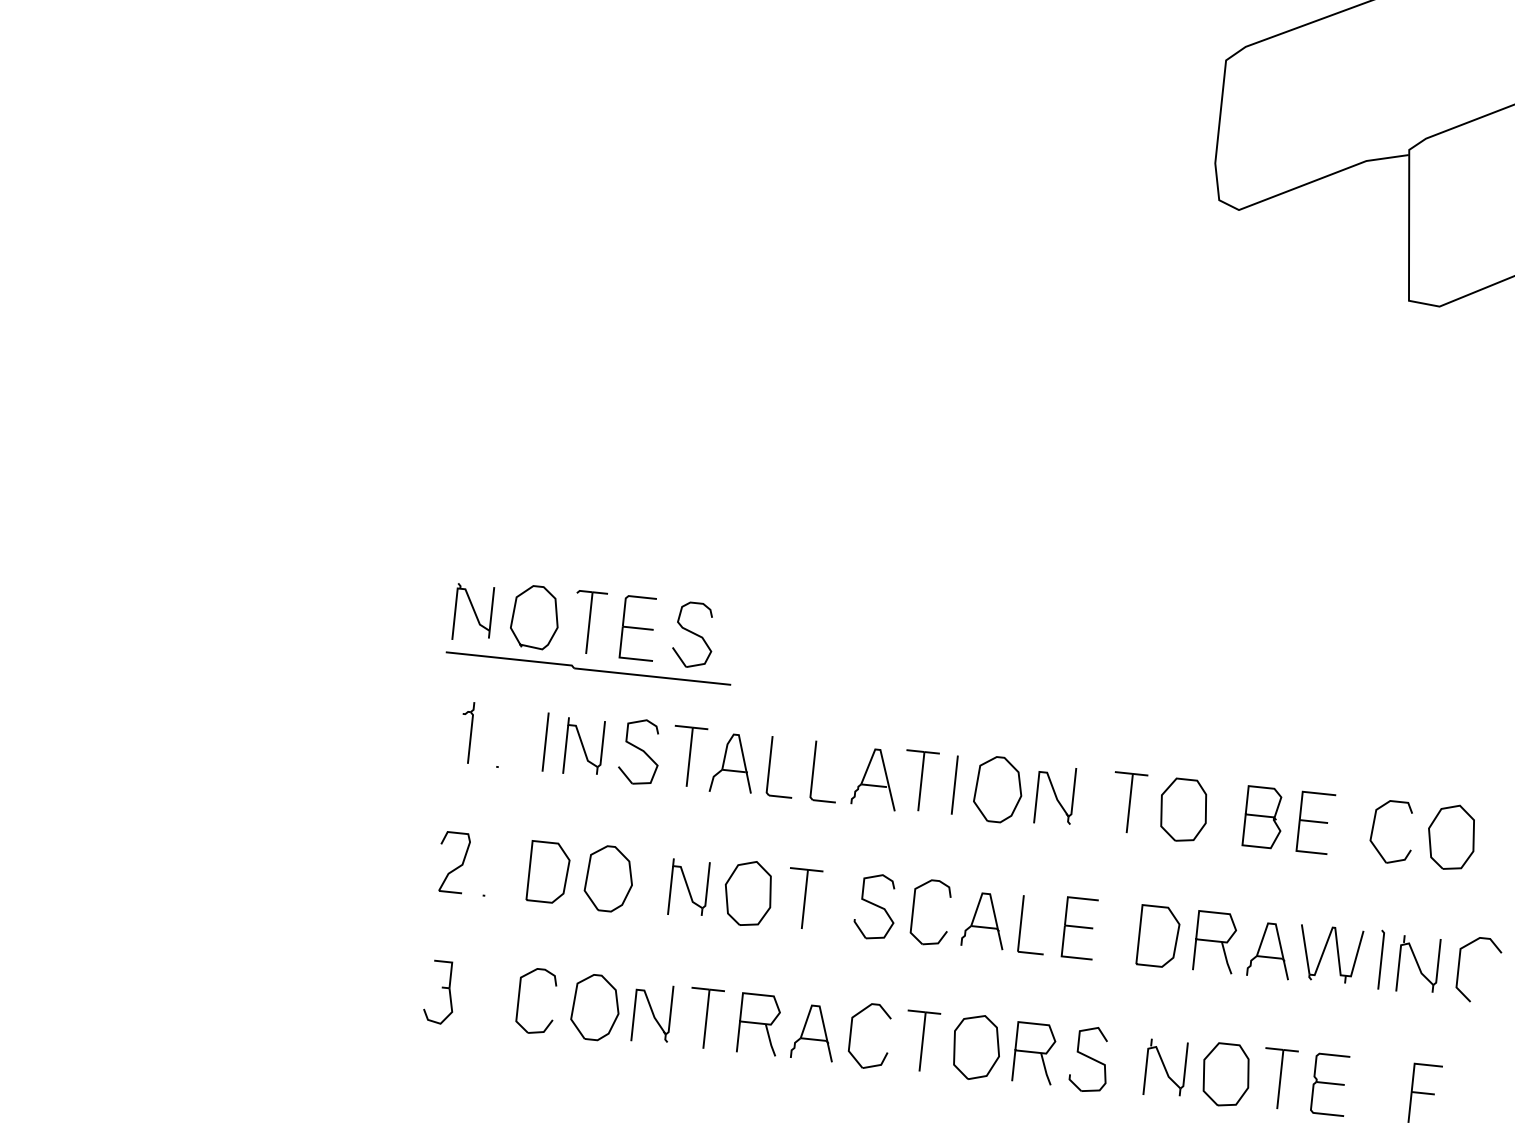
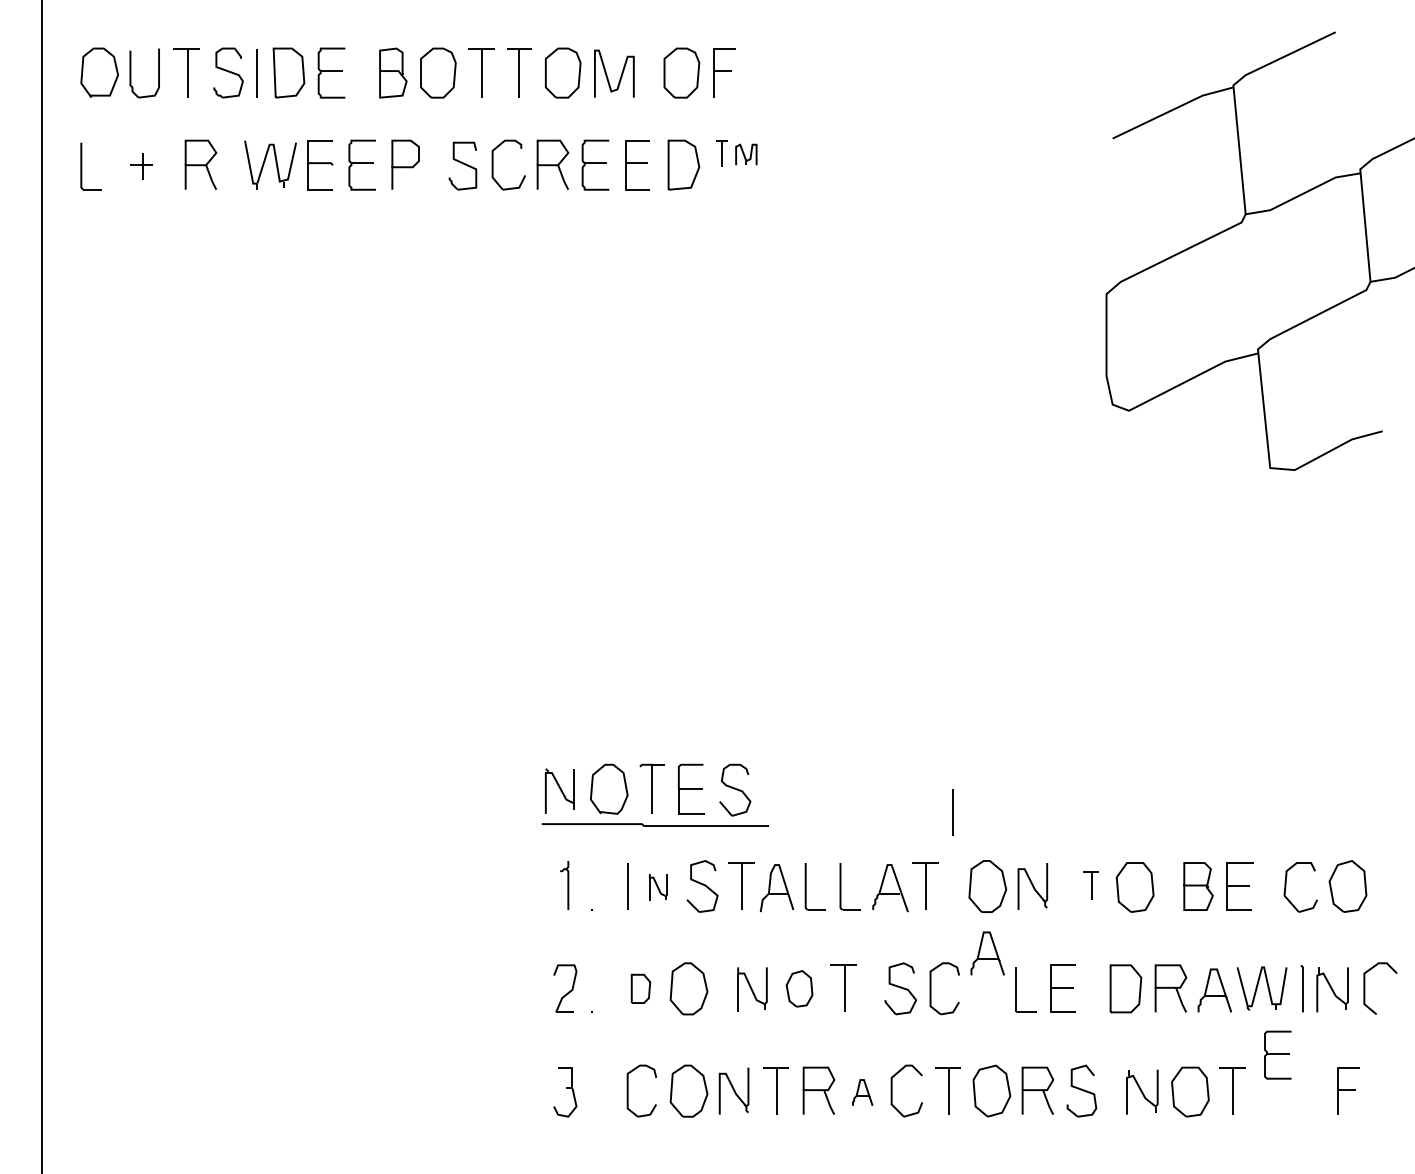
part: (584, 747) -> (658, 887), size x0.6
line: (954, 785) -> (952, 812), moved
part: (1127, 801) -> (1090, 885), size x0.6
part: (548, 872) -> (640, 988), size x0.6
part: (748, 893) -> (799, 988), size x0.7
part: (984, 920) -> (987, 953), moved
part: (813, 1032) -> (862, 1092), size x0.6
part: (1329, 1083) -> (1277, 1054), moved

